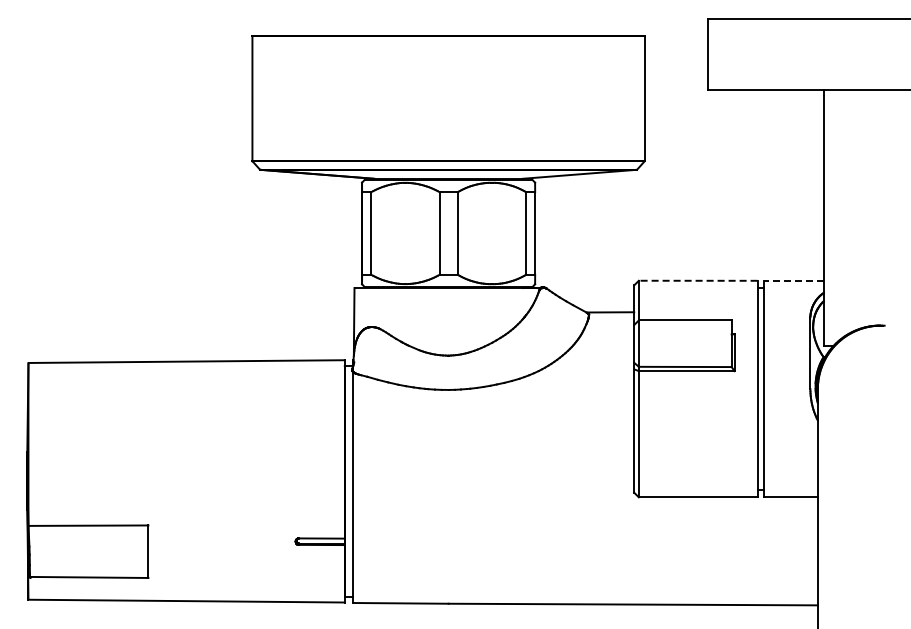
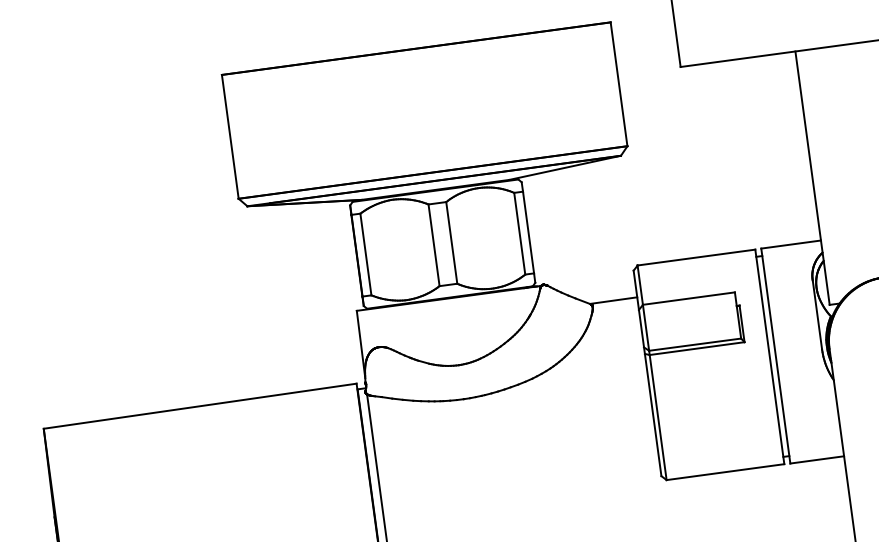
line: (697, 280) -> (695, 257), dashed -> solid
line: (793, 280) -> (790, 244), dashed -> solid

